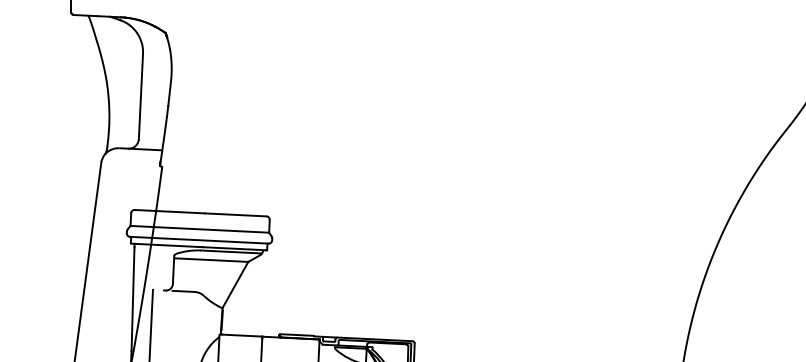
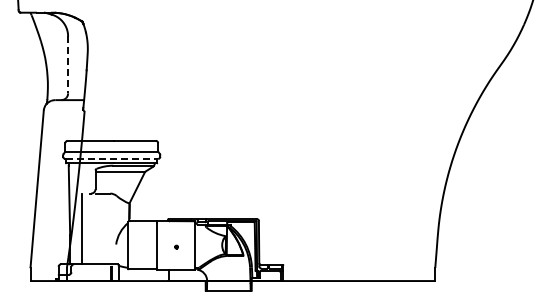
line: (141, 97) -> (68, 65), solid -> dashed
line: (198, 239) -> (111, 158), solid -> dashed

